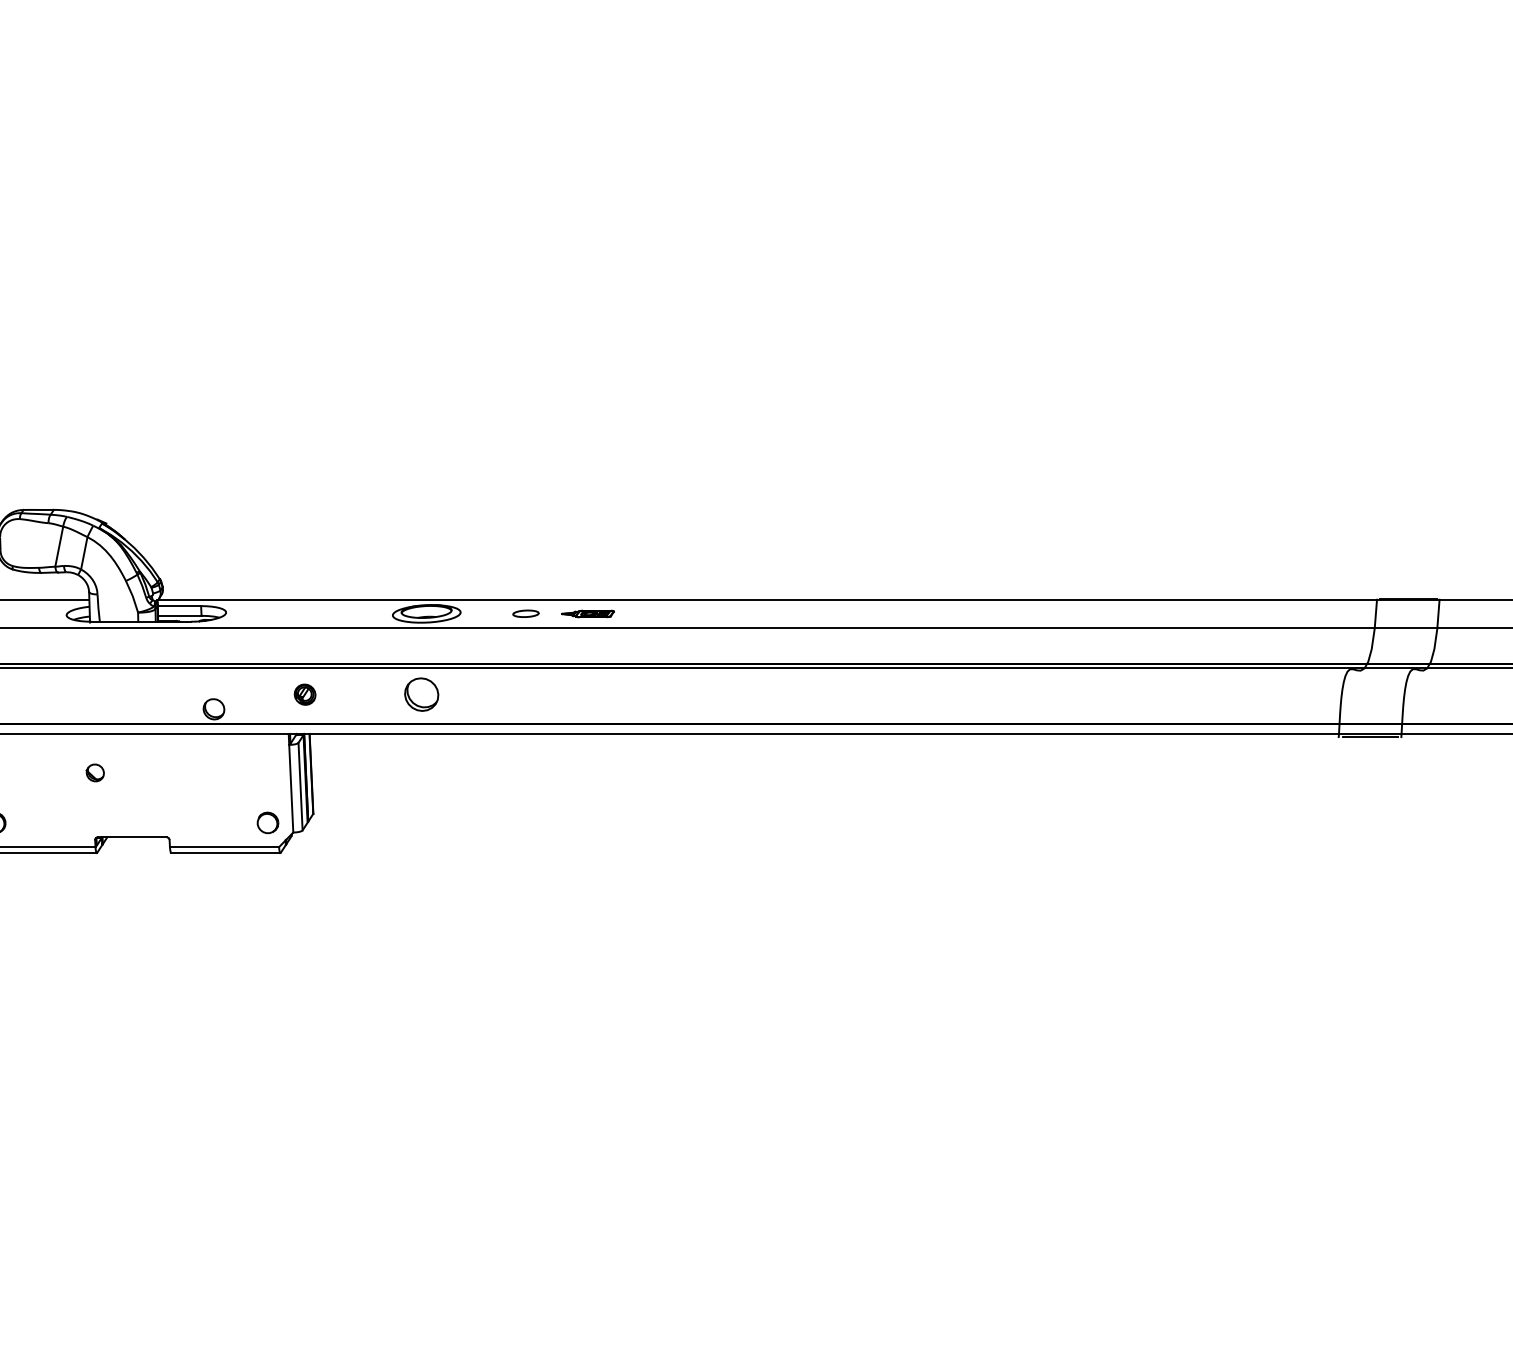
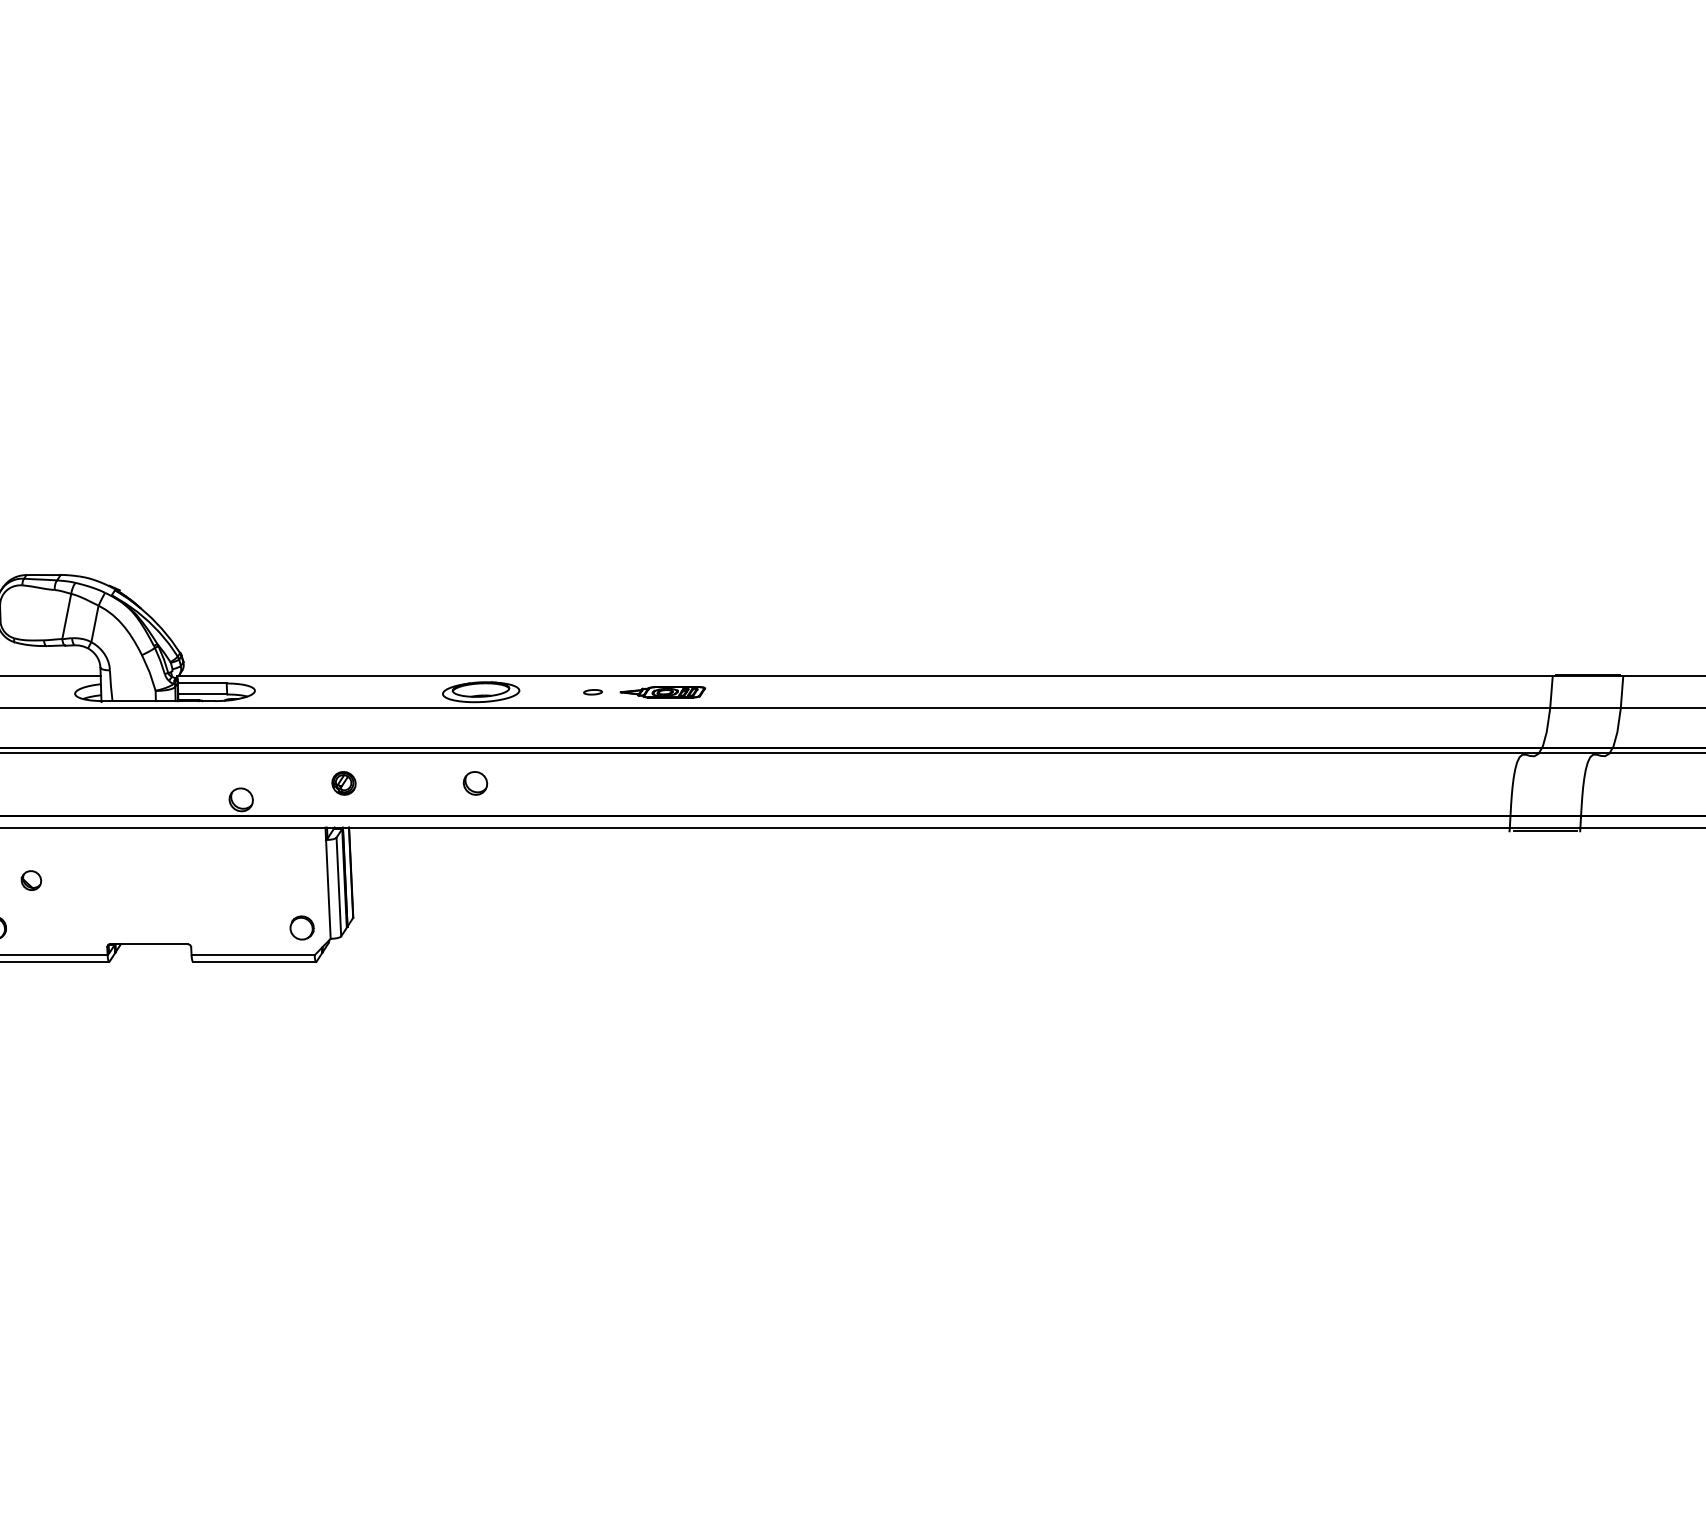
part: (525, 614) -> (592, 692), size x0.62
part: (587, 614) -> (662, 692), size x1.43
part: (421, 694) -> (475, 783), size x0.62
part: (95, 772) -> (31, 880), moved

